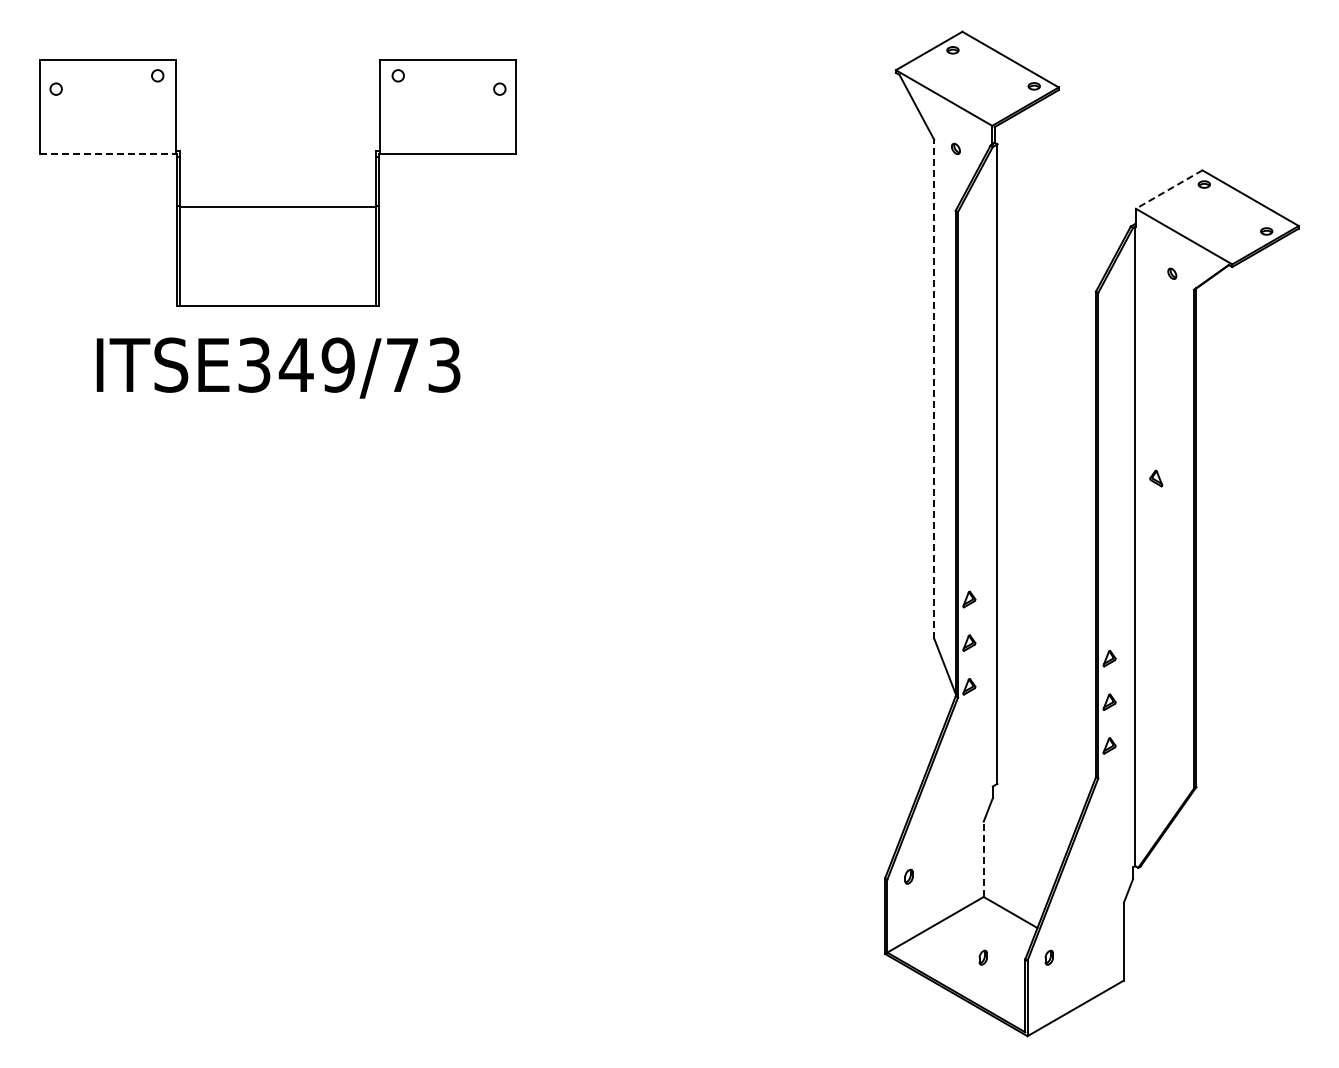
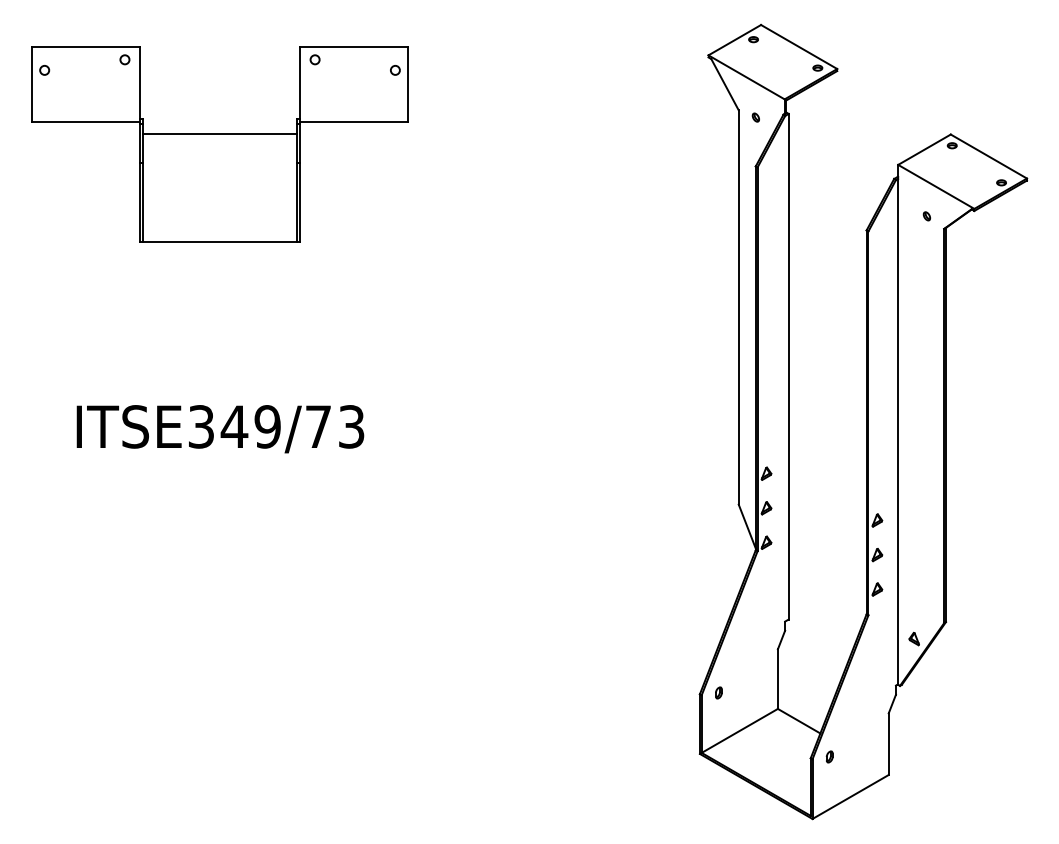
line: (108, 153) -> (86, 121), dashed -> solid
line: (1168, 189) -> (923, 149), dashed -> solid
line: (277, 207) -> (219, 134), moved
text: (278, 367) -> (220, 428), moved
line: (934, 388) -> (738, 306), dashed -> solid
part: (1156, 478) -> (914, 638), moved
line: (983, 859) -> (777, 679), dashed -> solid
part: (982, 957) -> (776, 756), removed

